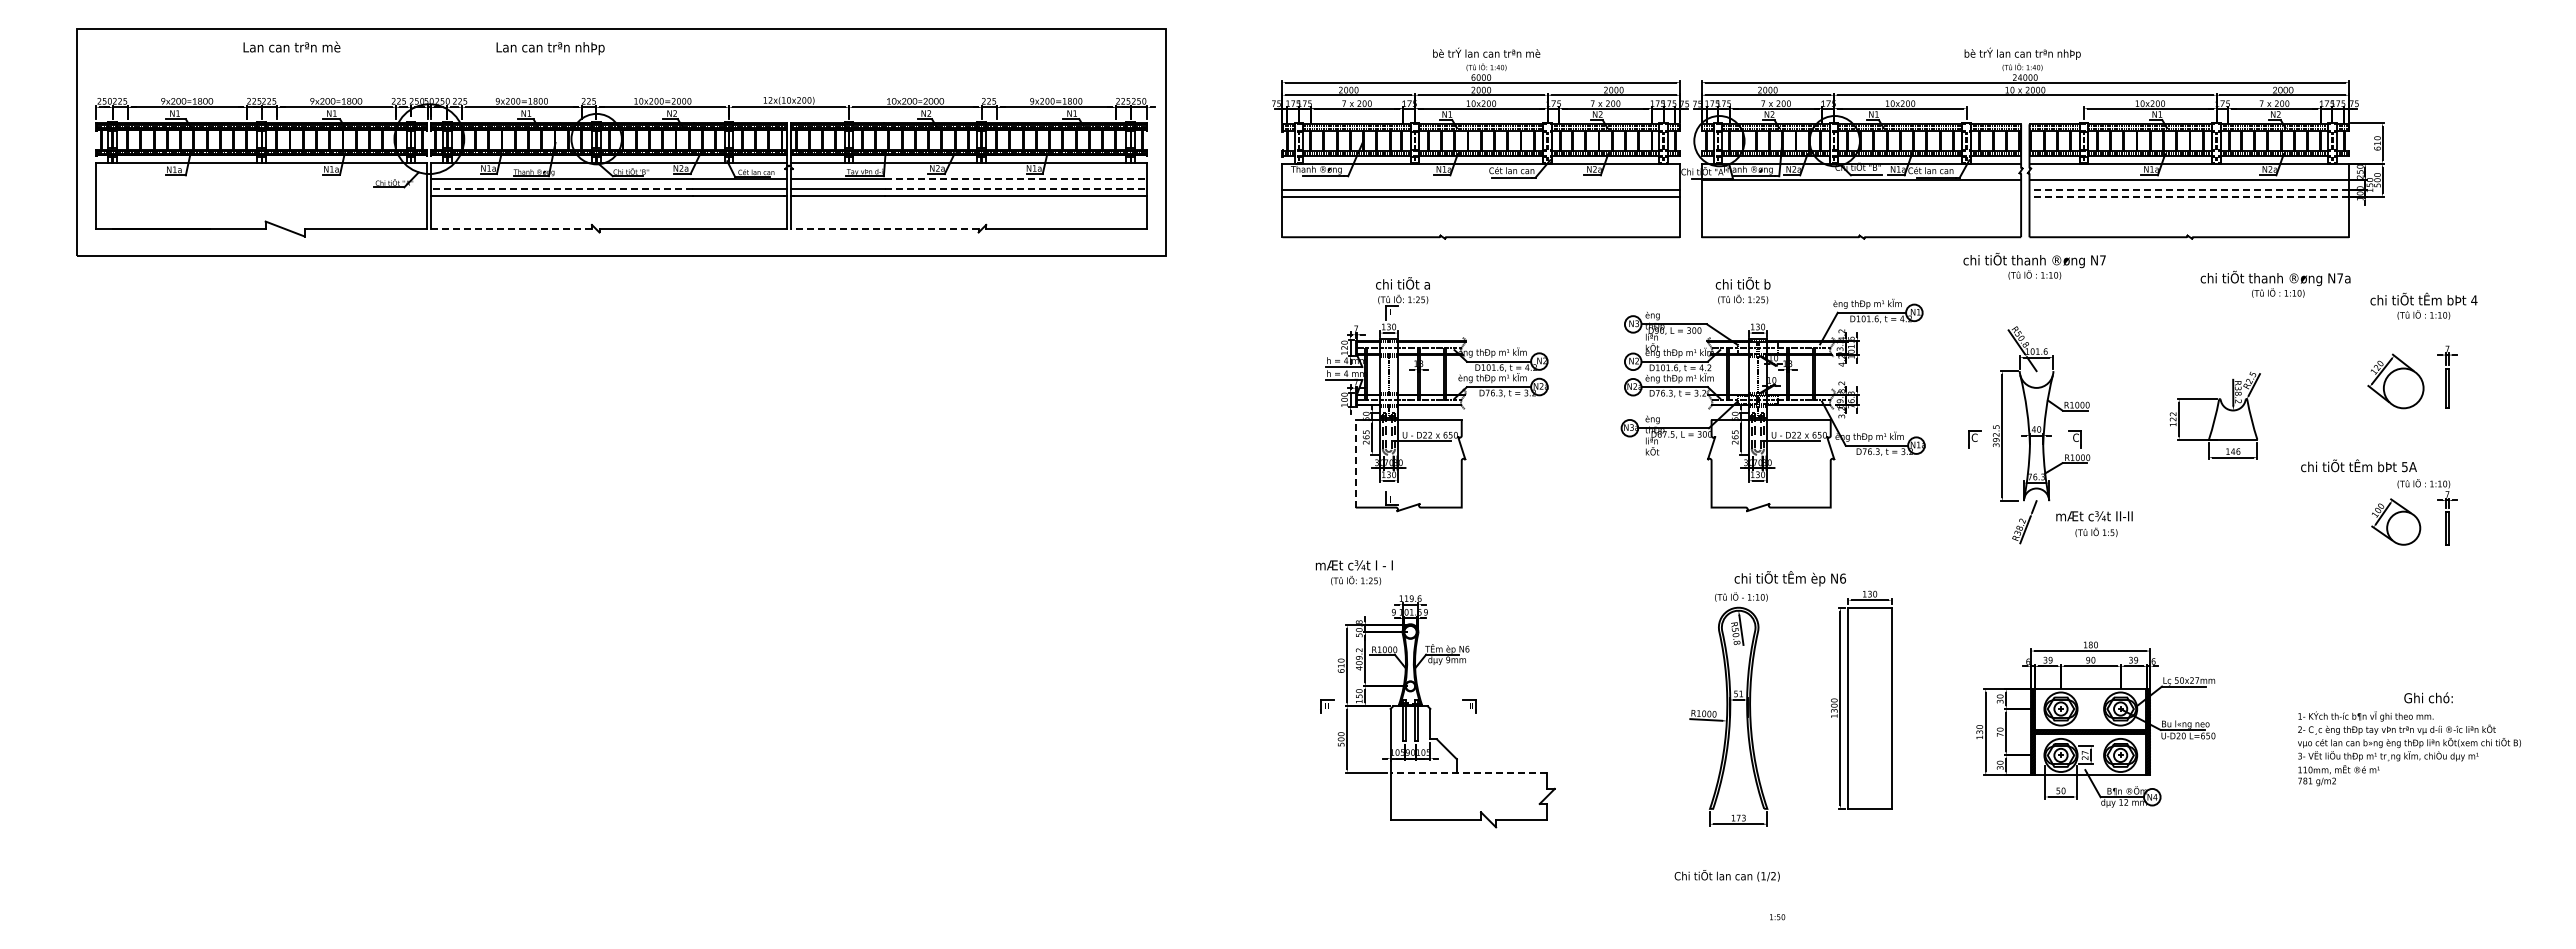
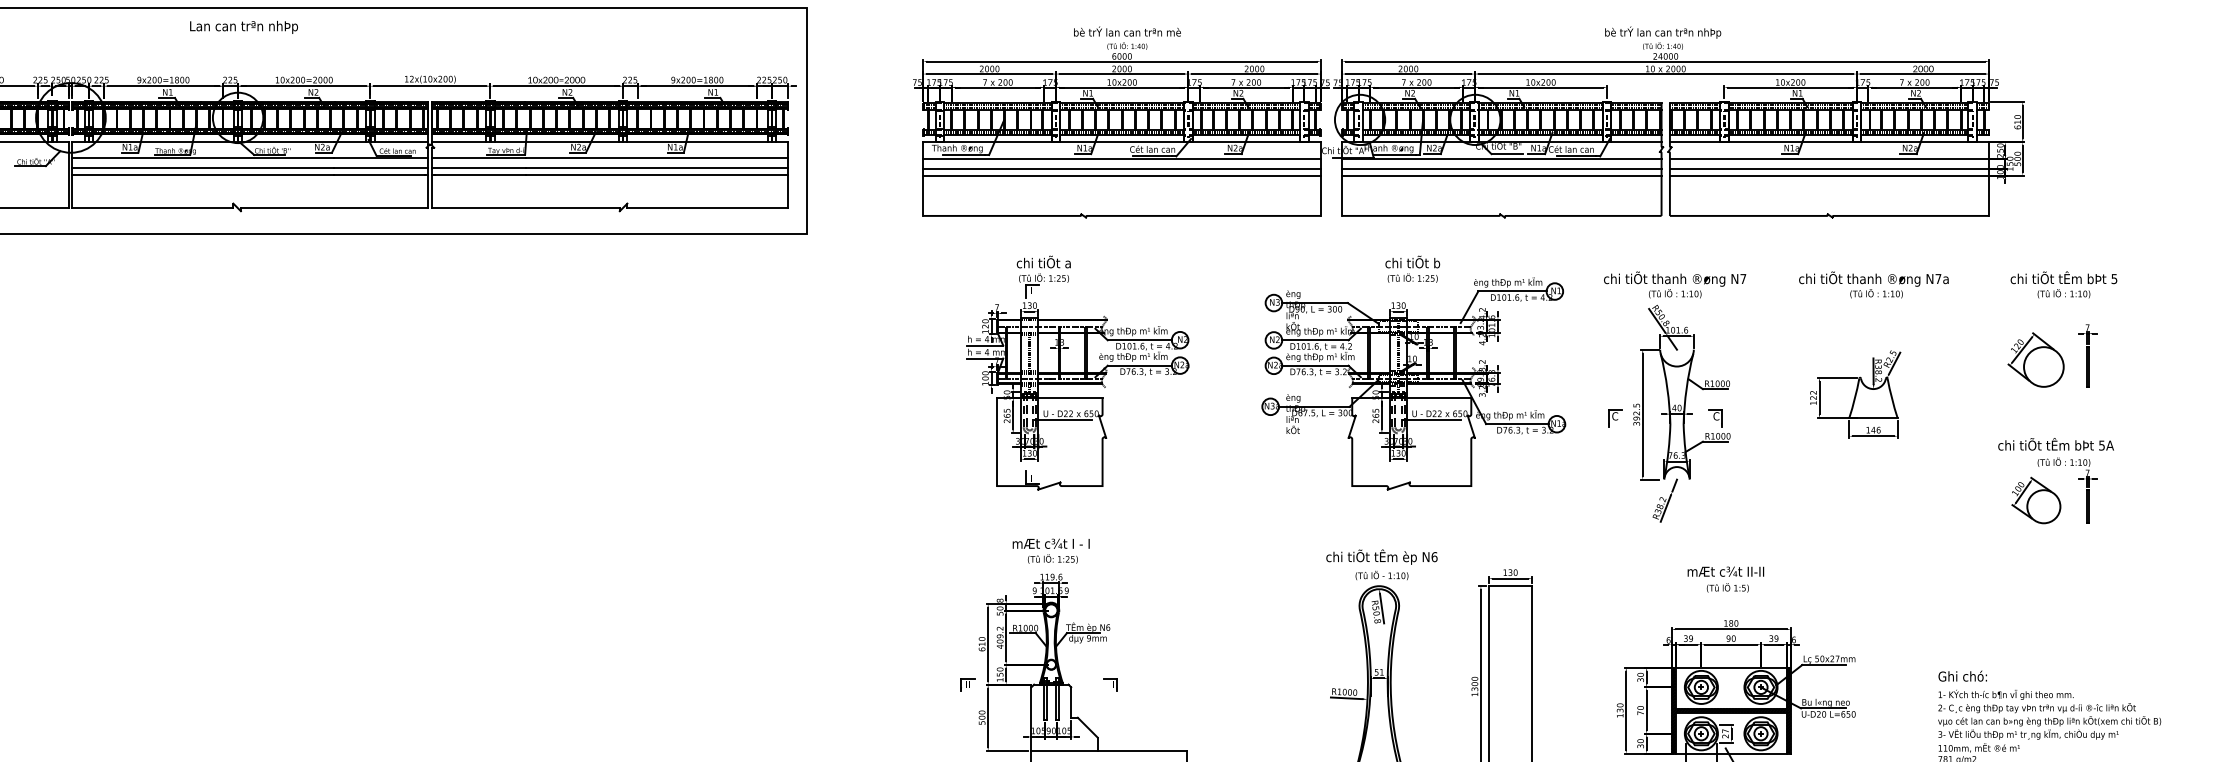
text: (550, 48) -> (243, 27), moved
line: (1016, 179) -> (657, 158), dashed -> solid
line: (1481, 180) -> (1122, 159), added
line: (561, 189) -> (202, 168), dashed -> solid
line: (1016, 189) -> (657, 168), dashed -> solid
line: (1861, 190) -> (1502, 169), added
line: (2189, 190) -> (1829, 169), dashed -> solid
line: (1861, 196) -> (1502, 175), added
line: (2189, 196) -> (1829, 175), dashed -> solid
line: (511, 229) -> (152, 208), dashed -> solid
line: (884, 229) -> (525, 208), dashed -> solid
text: (2034, 265) -> (1674, 284), moved
text: (2275, 283) -> (1873, 284), moved
text: (1742, 290) -> (1412, 269), moved
text: (2474, 300) -> (2114, 279), 4 -> 5
line: (1355, 463) -> (996, 442), dashed -> solid
text: (2358, 465) -> (2055, 444), moved
text: (2094, 524) -> (1725, 579), moved
text: (1353, 572) -> (1050, 550), moved
text: (1790, 578) -> (1382, 556), moved
text: (2428, 697) -> (1962, 675), moved
line: (1468, 772) -> (1109, 750), dashed -> solid

